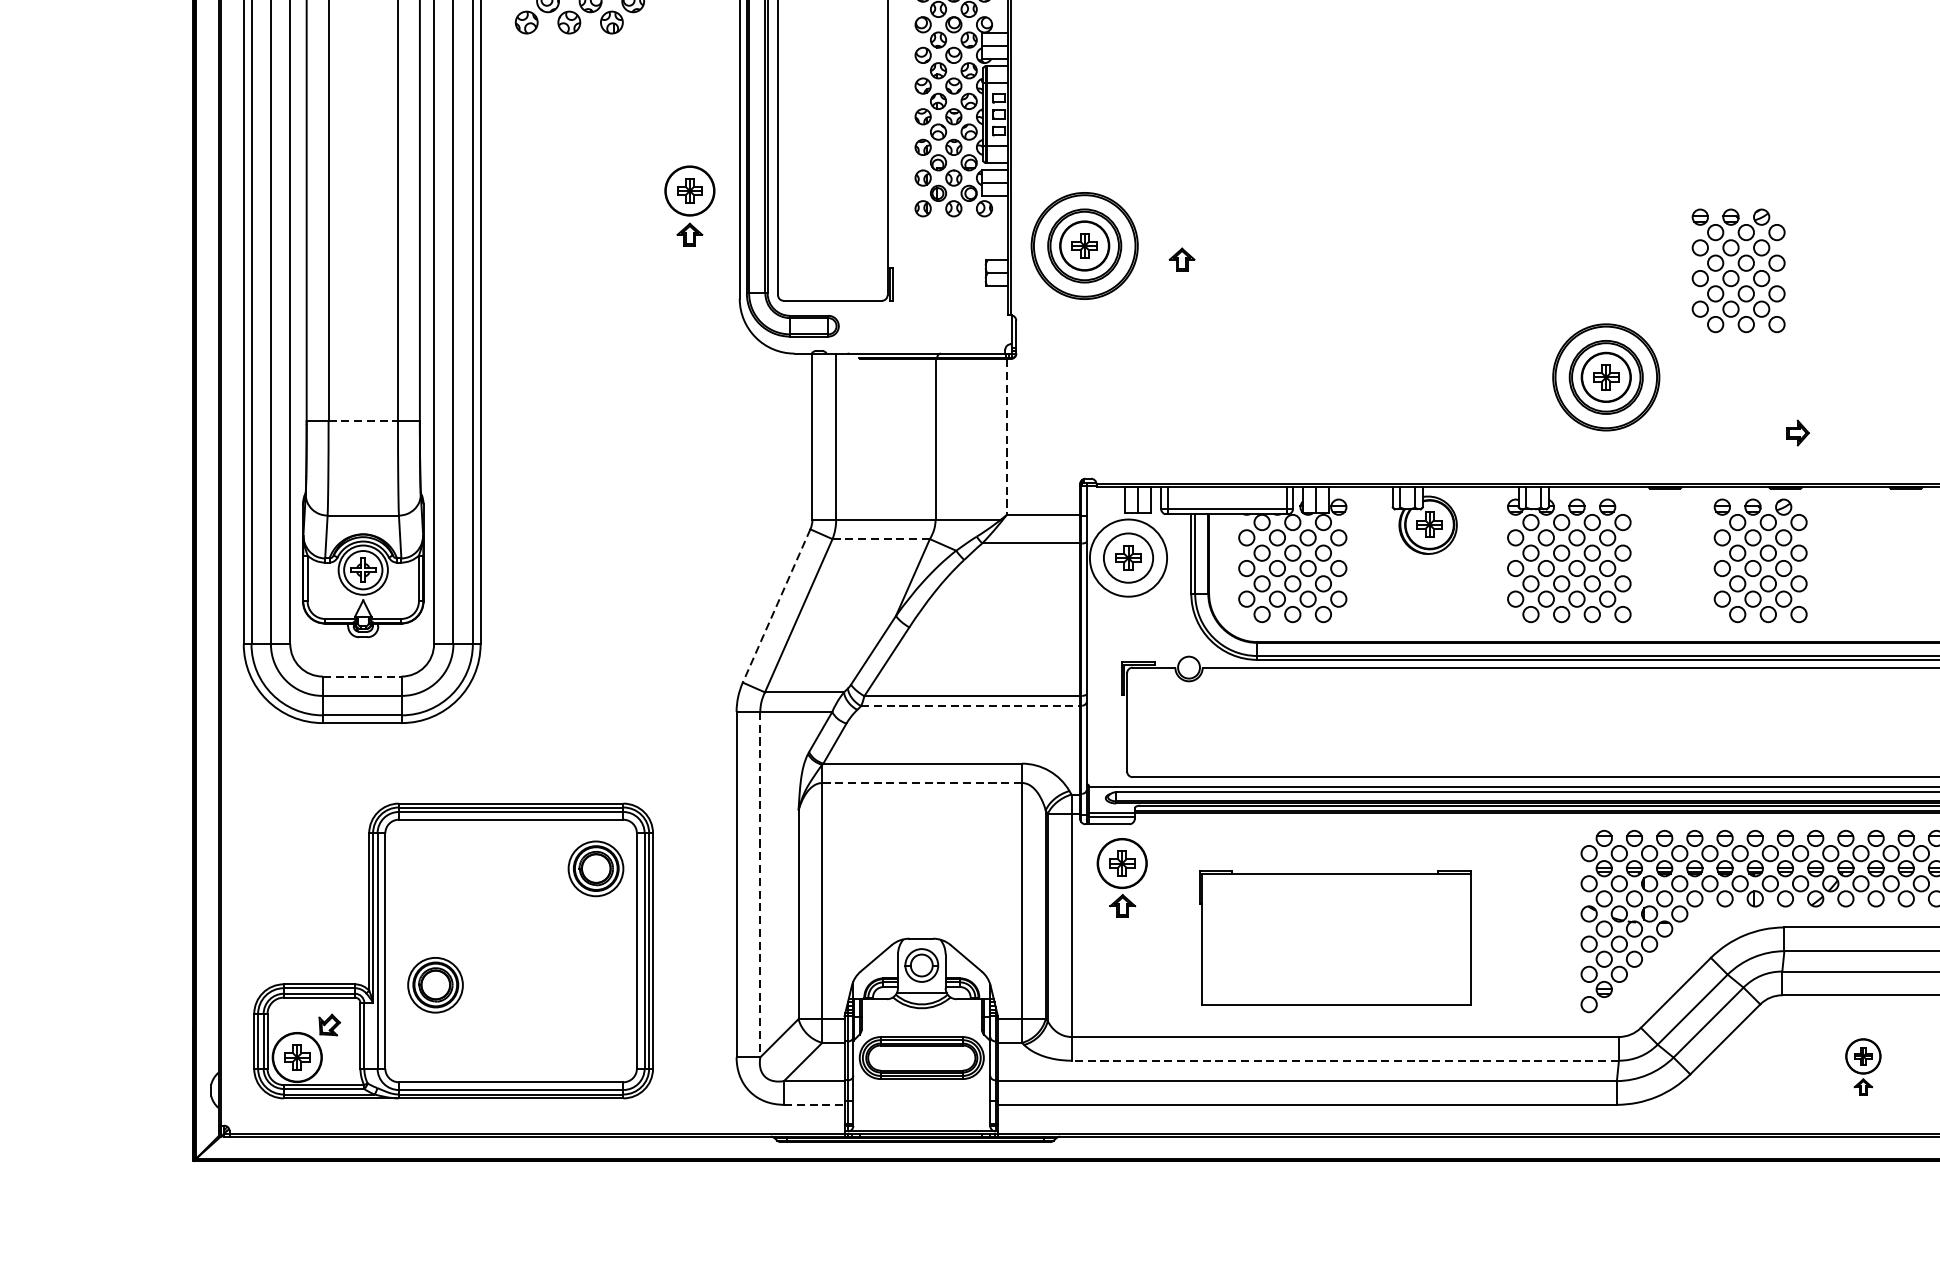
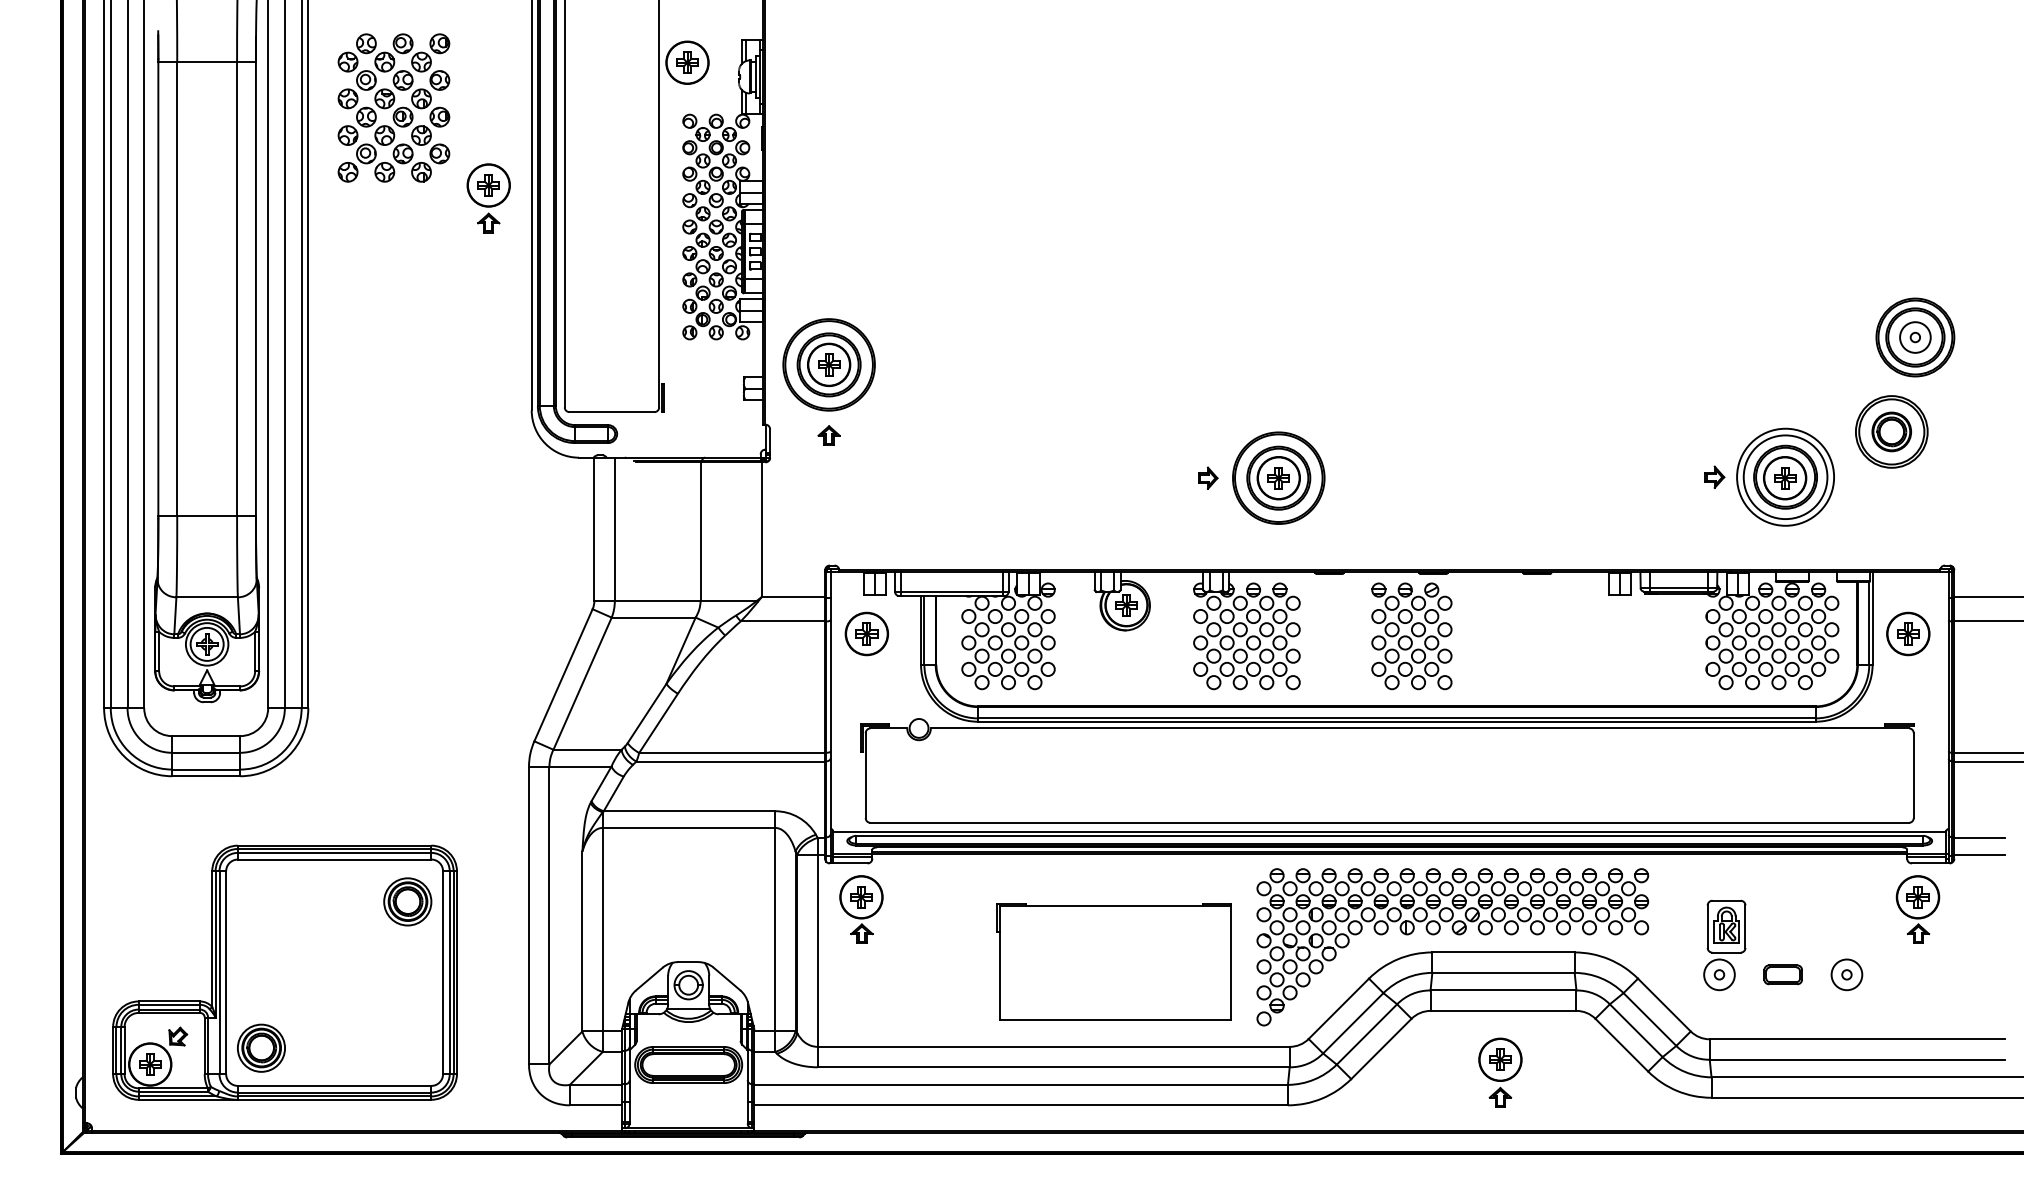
part: (689, 206) -> (488, 198), moved
part: (1181, 259) -> (828, 435), moved
part: (1738, 271) -> (1392, 386), removed
line: (363, 421) -> (207, 516), dashed -> solid
part: (1798, 432) -> (1208, 477), moved
line: (1006, 438) -> (761, 530), dashed -> solid
line: (881, 538) -> (653, 617), dashed -> solid
circle: (1128, 557) -> (866, 633), size x0.62
line: (776, 606) -> (563, 675), dashed -> solid
line: (362, 677) -> (206, 736), dashed -> solid
line: (971, 706) -> (731, 761), dashed -> solid
line: (921, 782) -> (688, 827), dashed -> solid
line: (760, 884) -> (549, 915), dashed -> solid
part: (1334, 937) -> (1113, 961), moved
part: (435, 984) -> (261, 1047), moved
line: (1344, 1060) -> (1053, 1067), dashed -> solid
part: (1863, 1066) -> (1500, 1072), size x1.43
line: (814, 1105) -> (596, 1105), dashed -> solid

